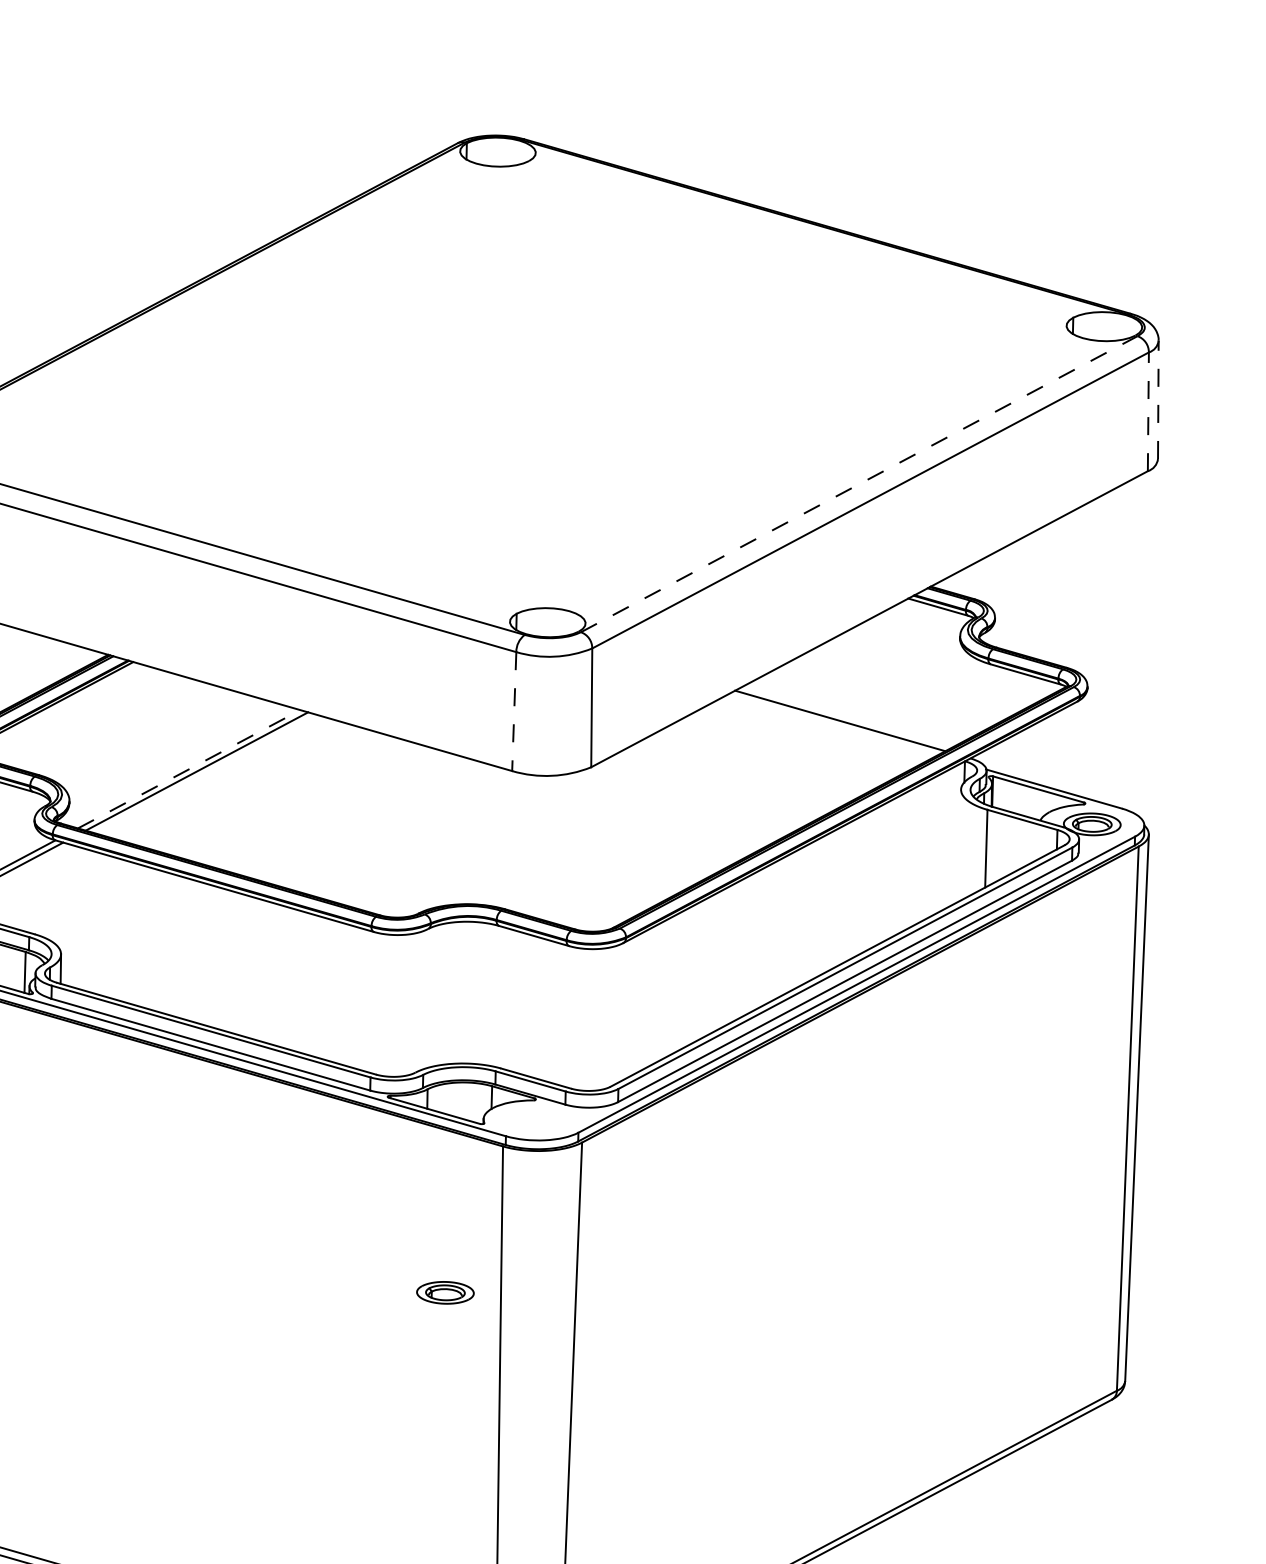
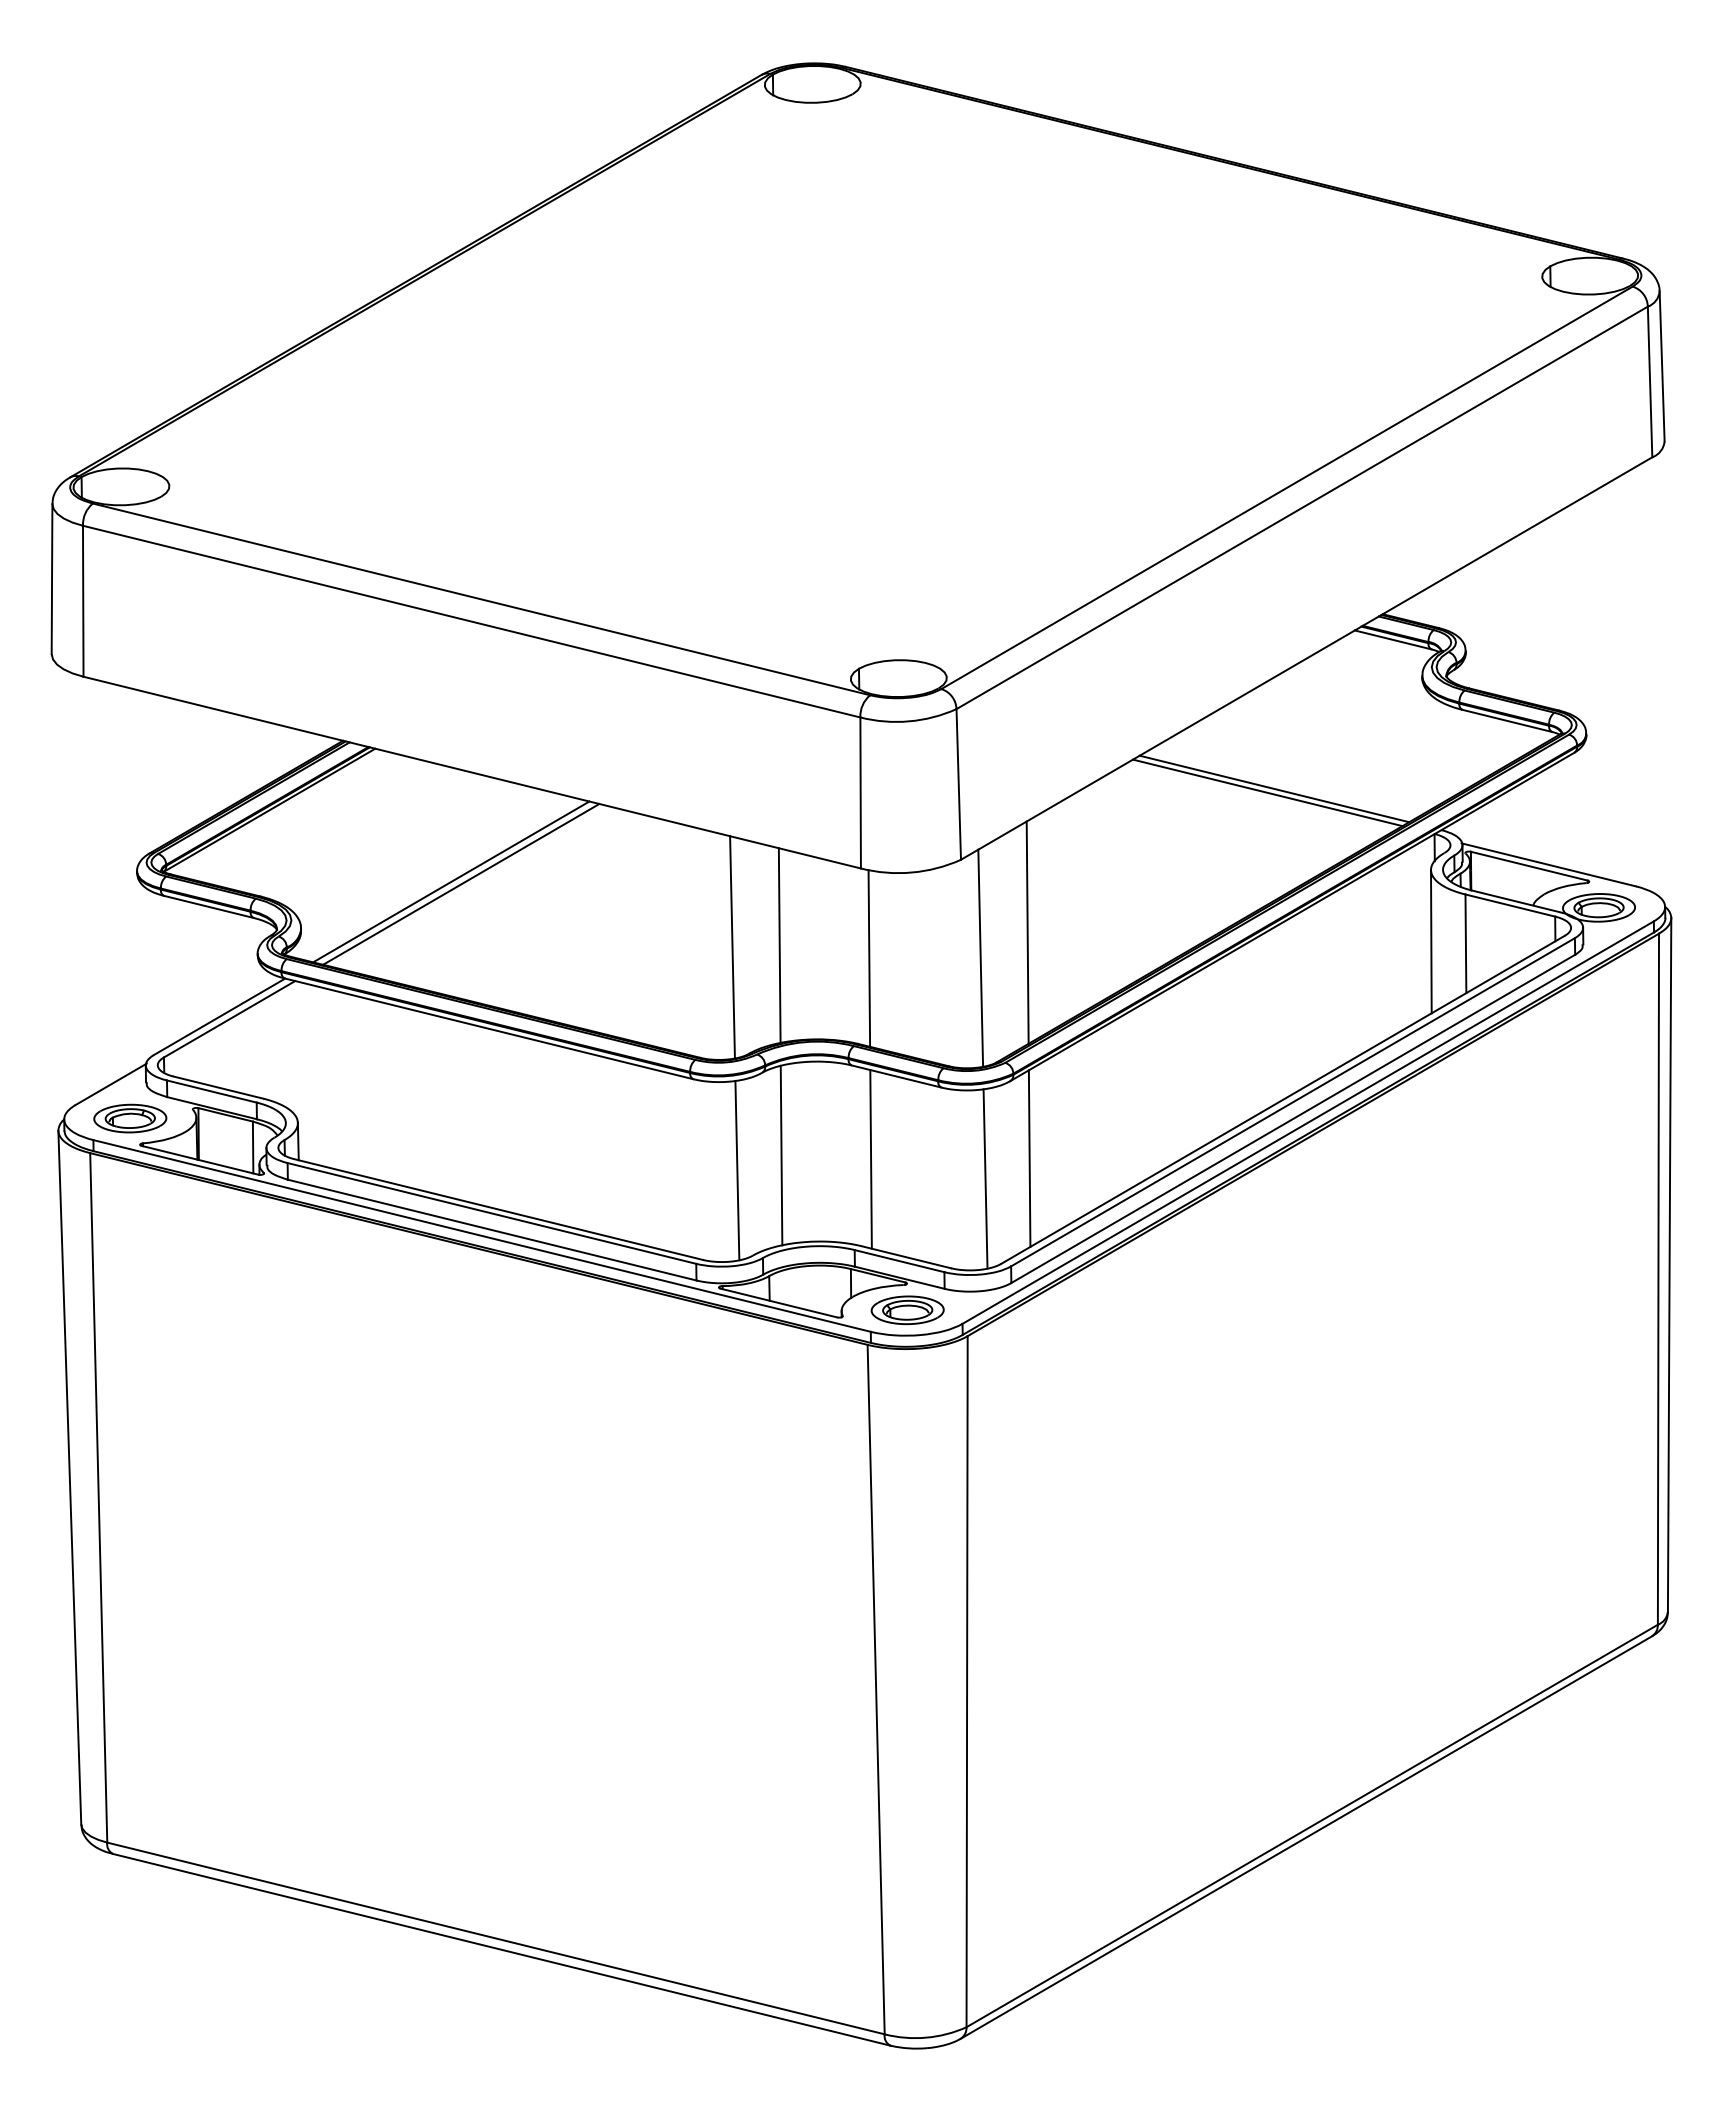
line: (1158, 399) -> (1662, 365), dashed -> solid
line: (1148, 411) -> (1650, 381), dashed -> solid
line: (859, 483) -> (1287, 487), dashed -> solid
line: (514, 712) -> (860, 793), dashed -> solid
line: (834, 723) -> (1267, 792), added
line: (189, 768) -> (451, 881), dashed -> solid
line: (641, 826) -> (1027, 932), added
line: (408, 829) -> (732, 947), added
line: (445, 829) -> (779, 945), added
line: (516, 842) -> (869, 958), added
line: (603, 844) -> (980, 957), added
line: (959, 845) -> (1431, 941), added
line: (440, 994) -> (781, 1155), added
line: (510, 1000) -> (870, 1159), added
line: (636, 1004) -> (1029, 1158), added
line: (405, 1005) -> (737, 1170), added
line: (600, 1018) -> (985, 1178), added
part: (445, 1292) -> (907, 1310), moved

